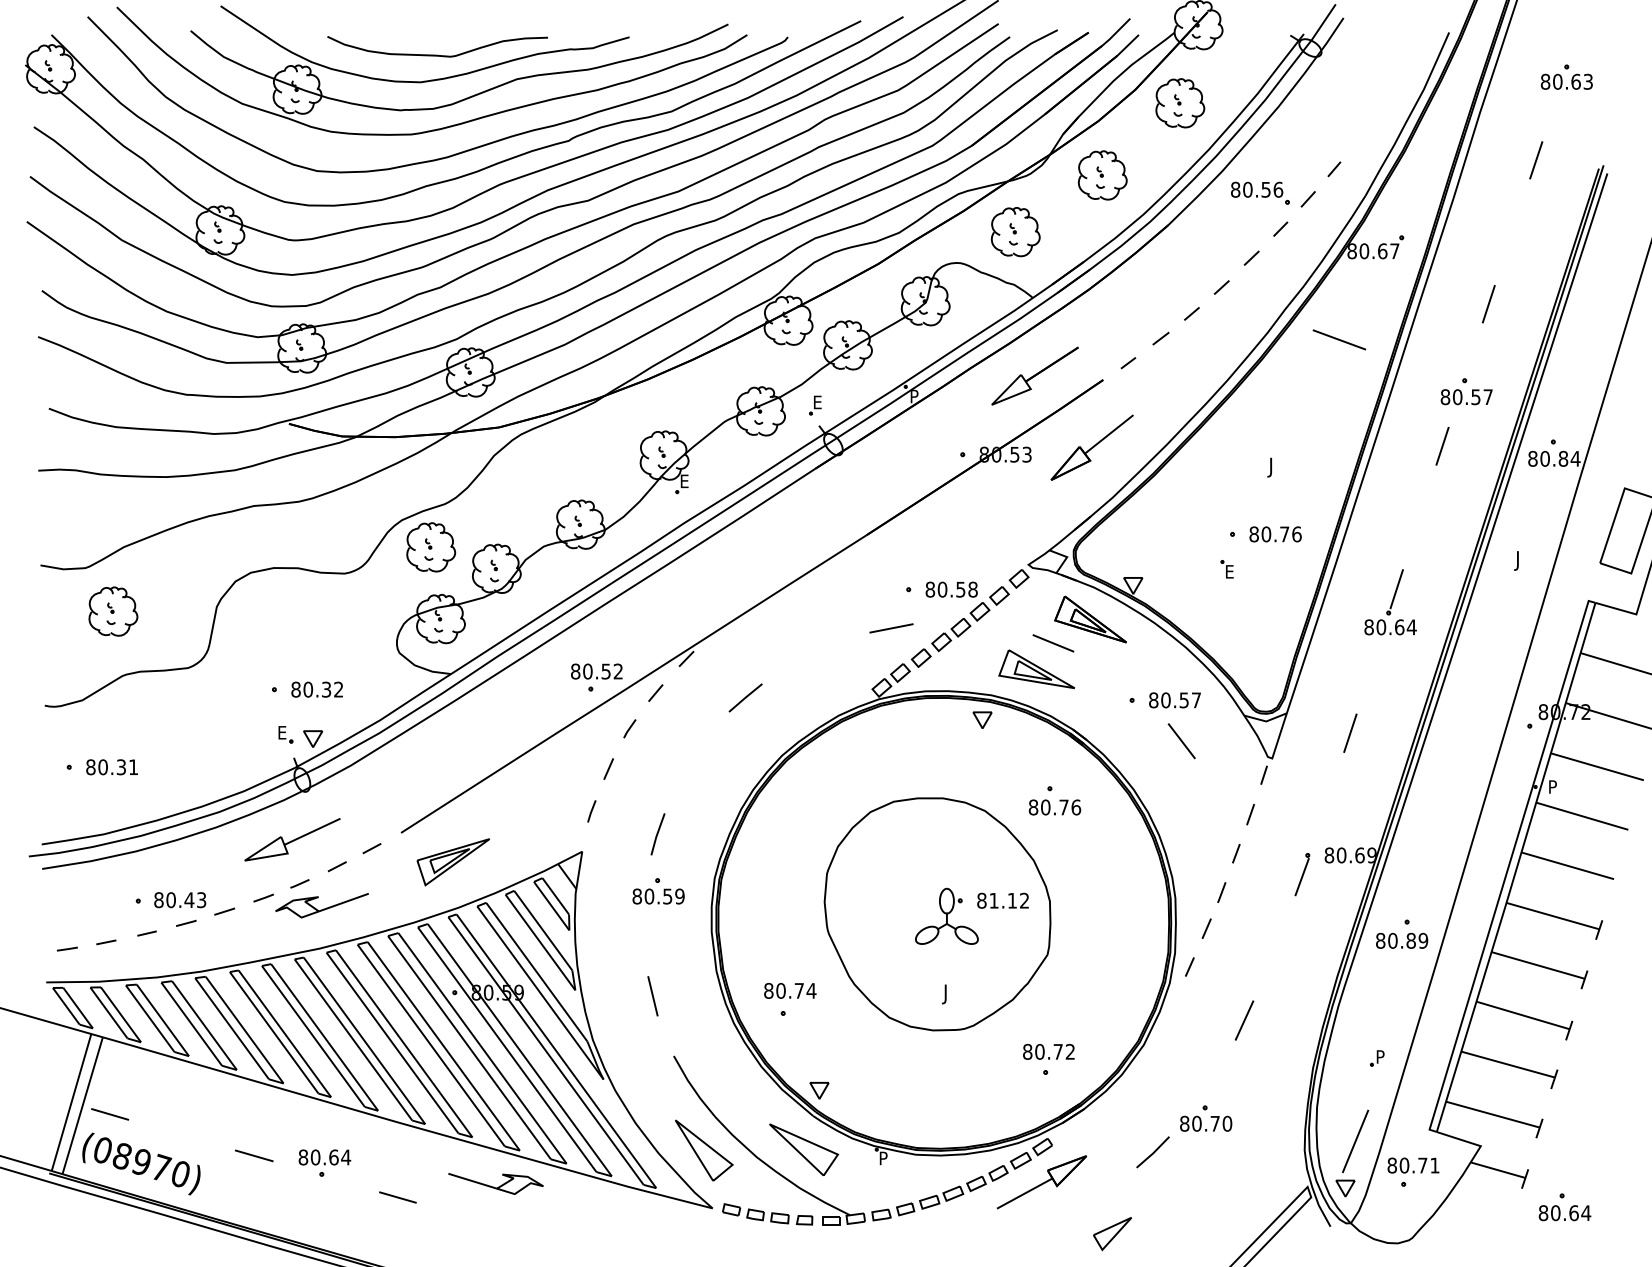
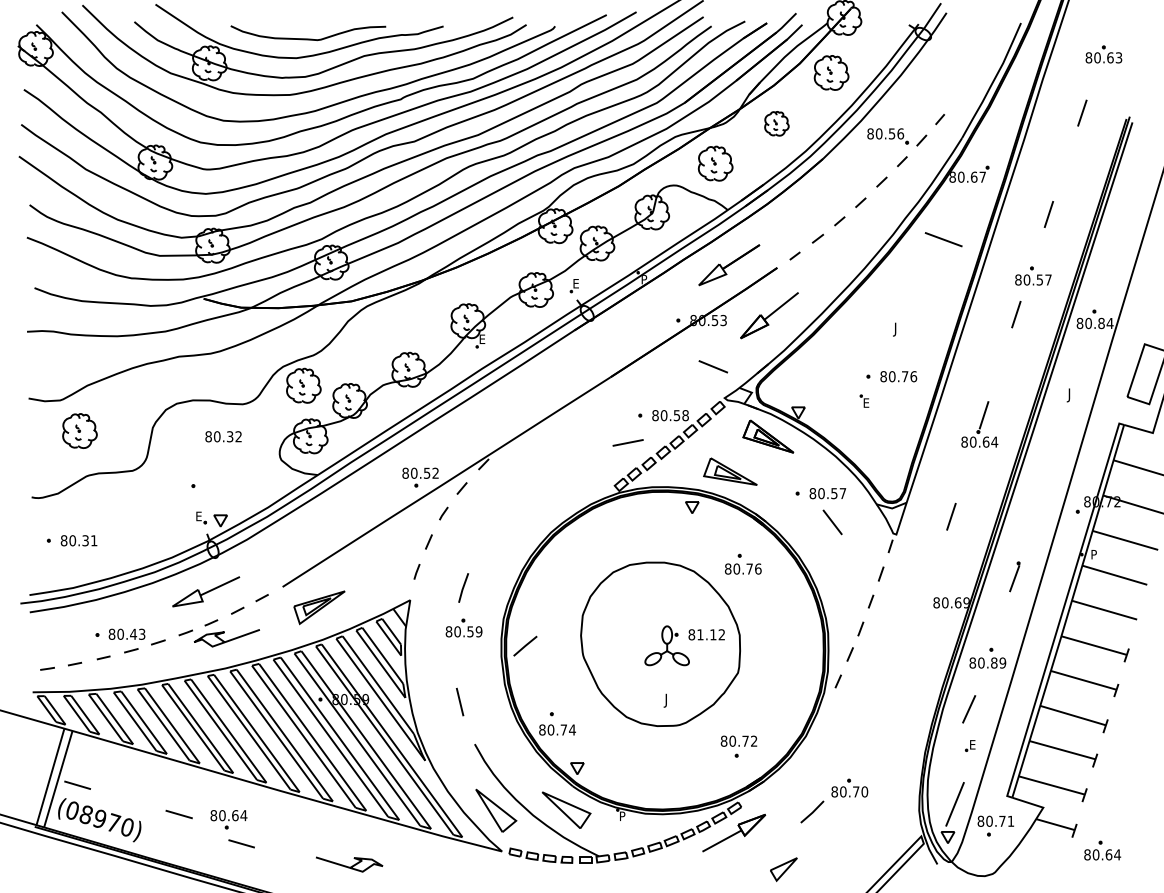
part: (1102, 175) -> (776, 123), size x0.7
line: (1053, 643) -> (713, 366), moved
text: (316, 689) -> (223, 436), moved
line: (745, 697) -> (525, 645), moved
part: (1302, 874) -> (1014, 576), moved
text: (790, 990) -> (557, 729), moved
line: (1244, 1020) -> (969, 709), moved
text: (1381, 1056) -> (973, 744), P -> E
curve: (493, 1186) -> (347, 866), moved
line: (397, 1197) -> (241, 843), moved

